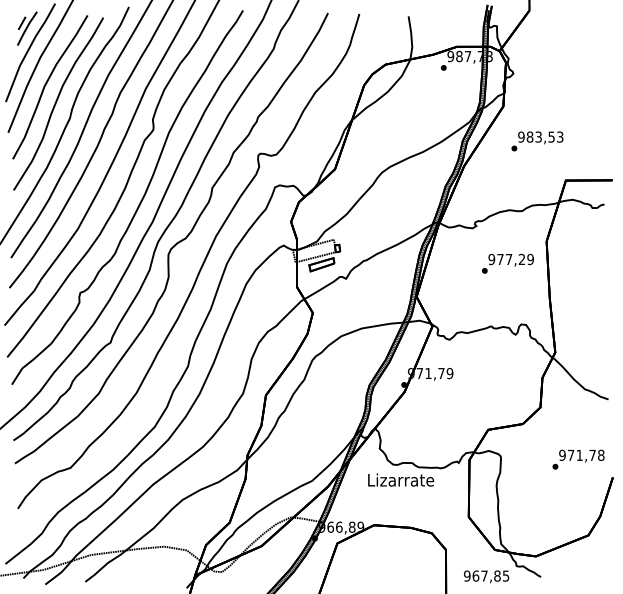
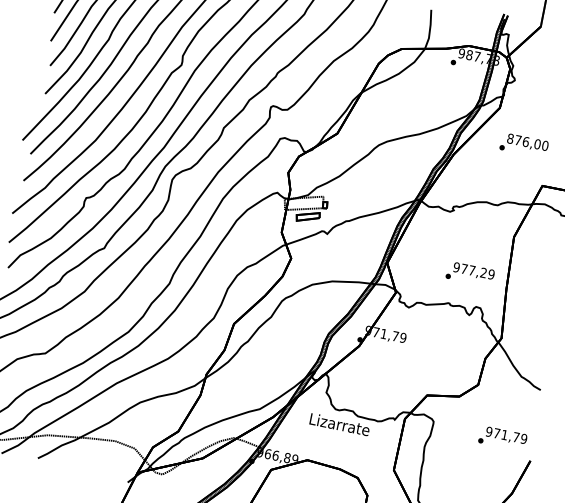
text: (540, 136) -> (527, 141), 983,53 -> 876,00
text: (507, 263) -> (469, 273), moved
text: (600, 455) -> (523, 438), 971,78 -> 971,79

